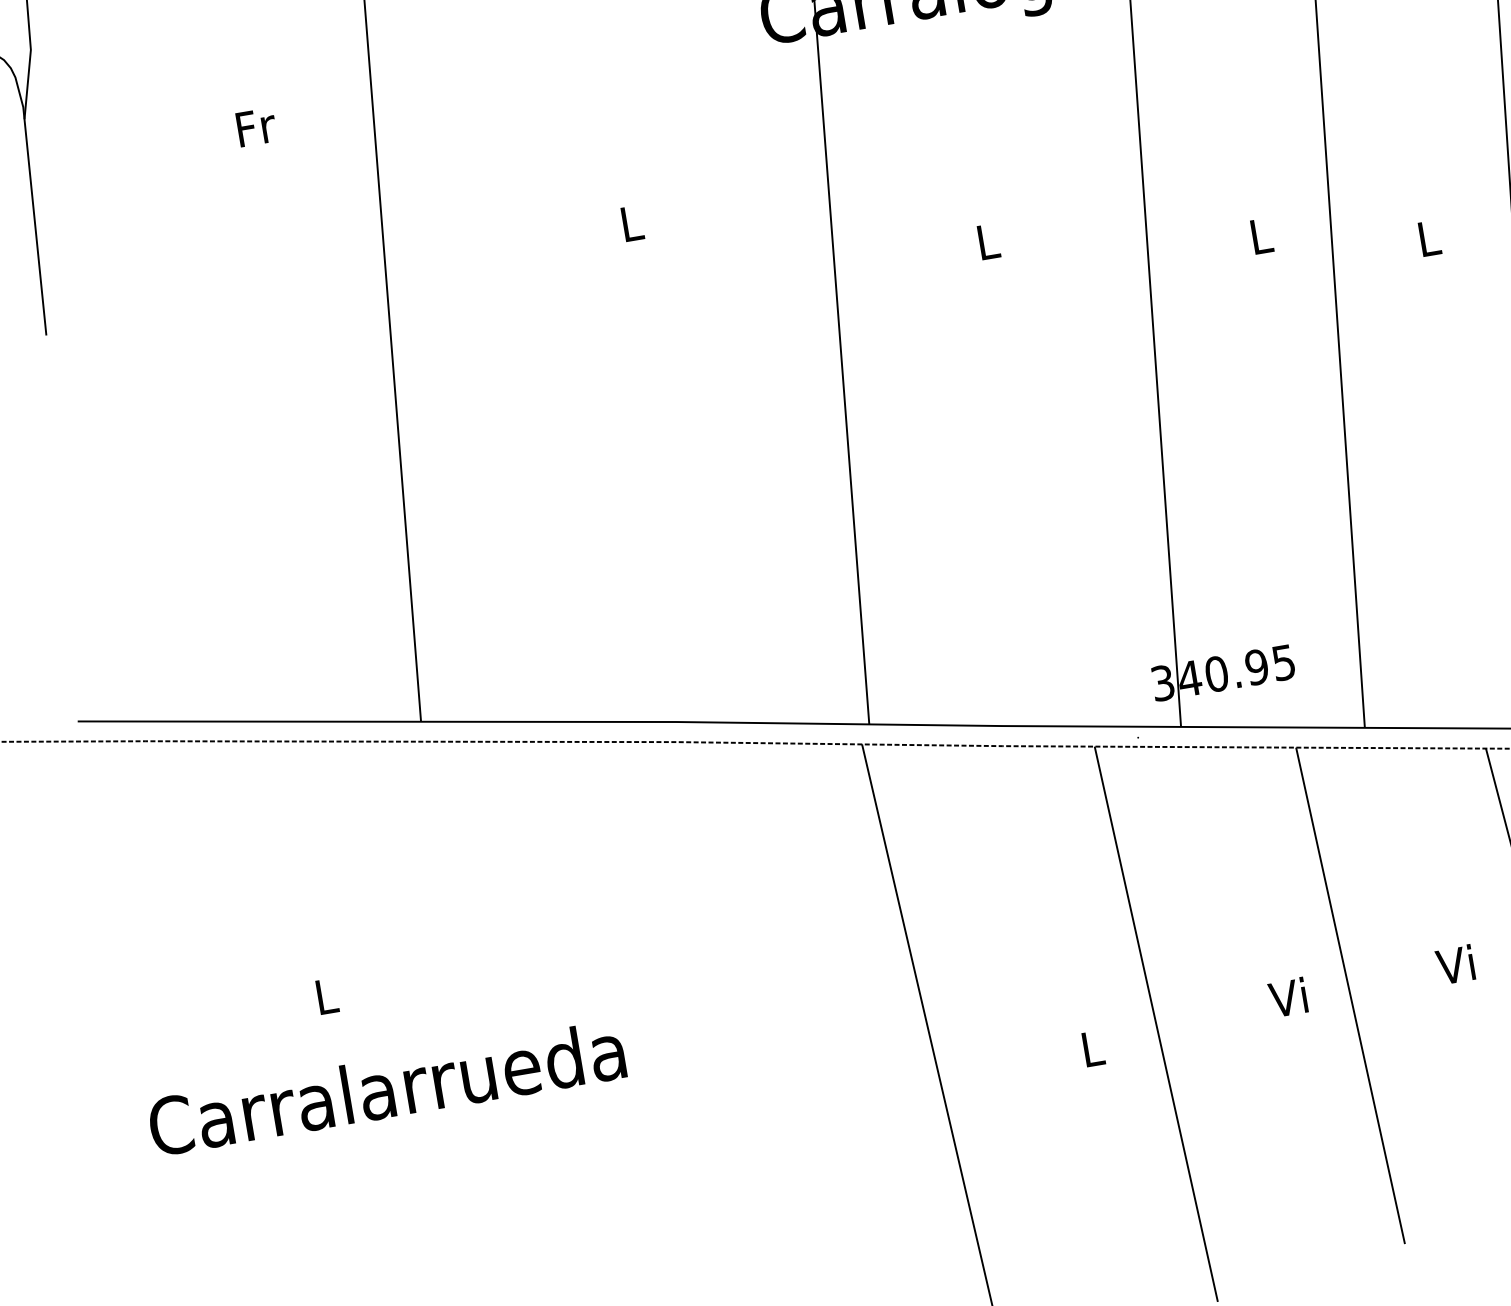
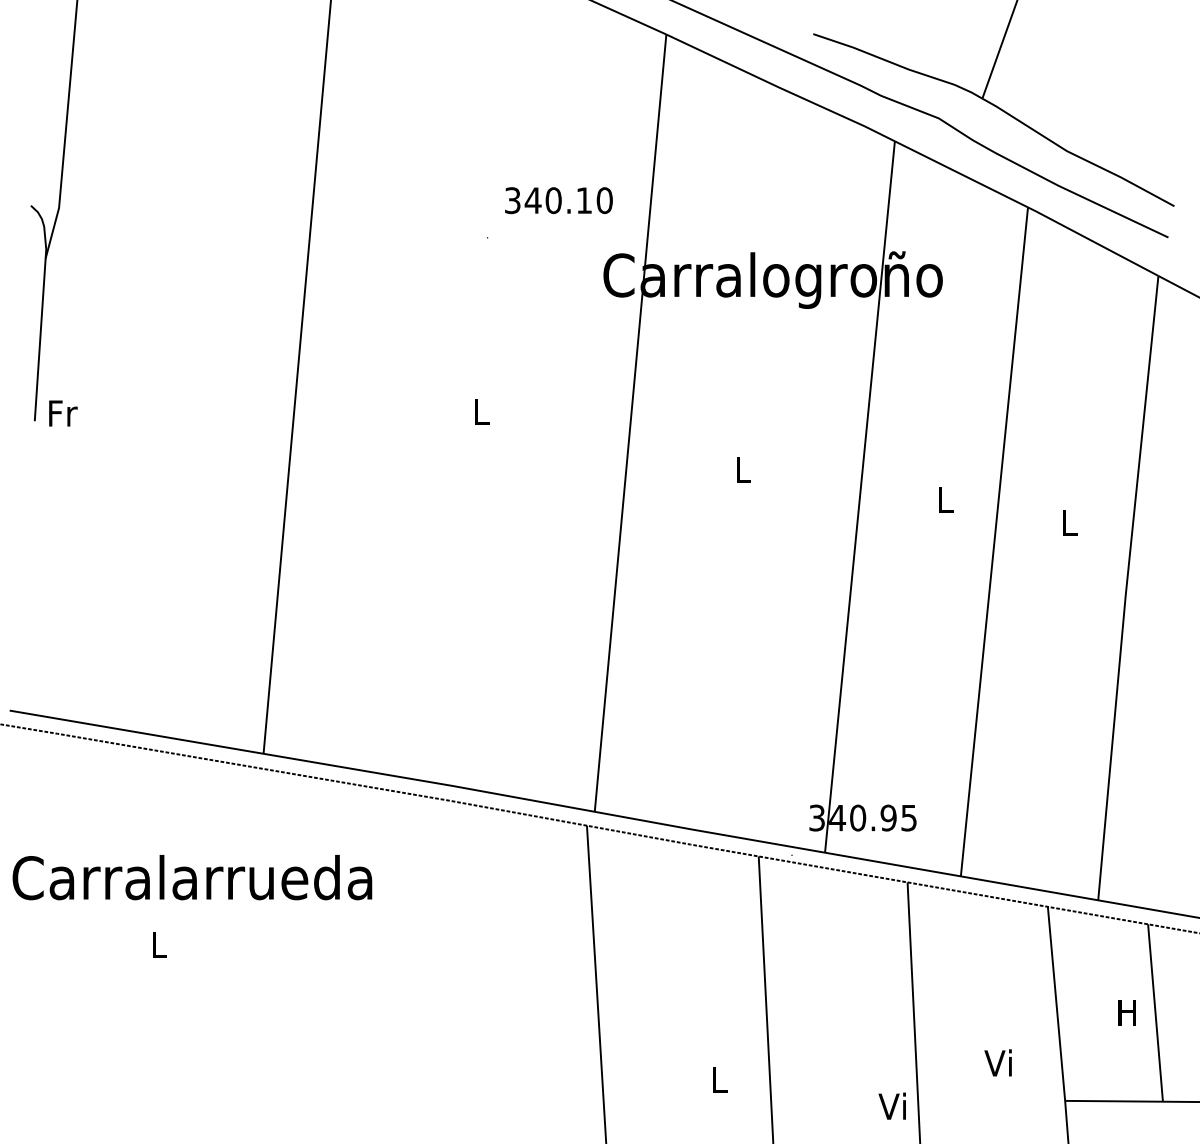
text: (256, 127) -> (63, 413), moved
text: (1286, 996) -> (891, 1105), moved
text: (386, 1088) -> (192, 877), moved

